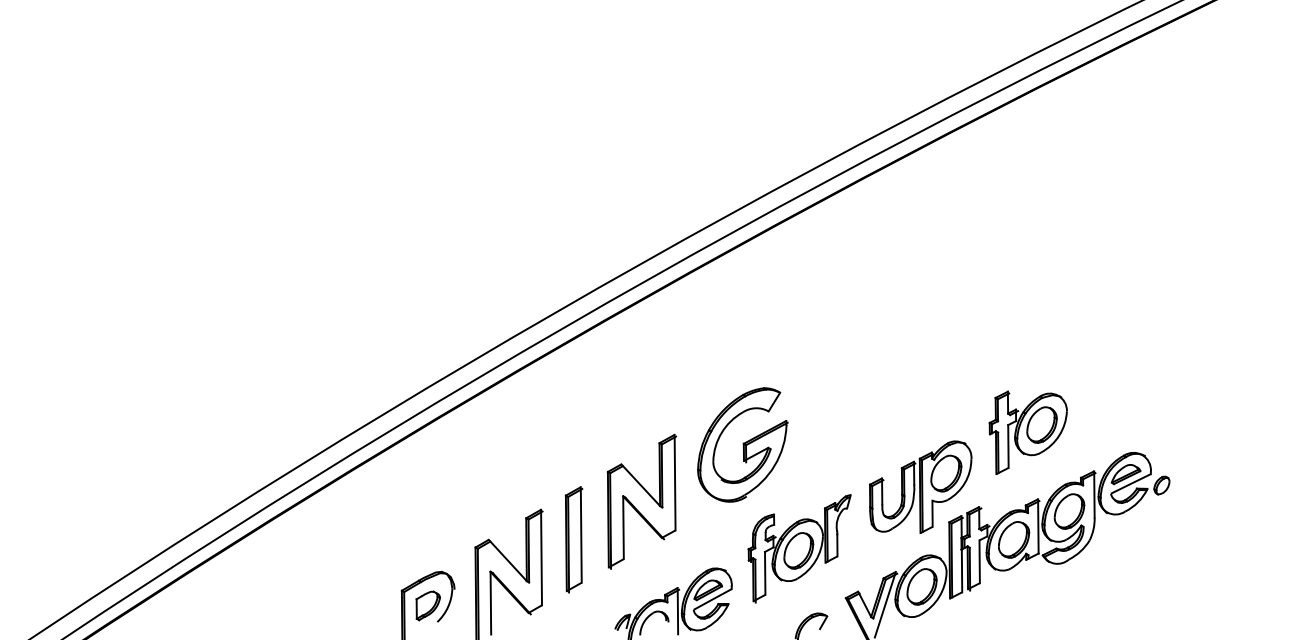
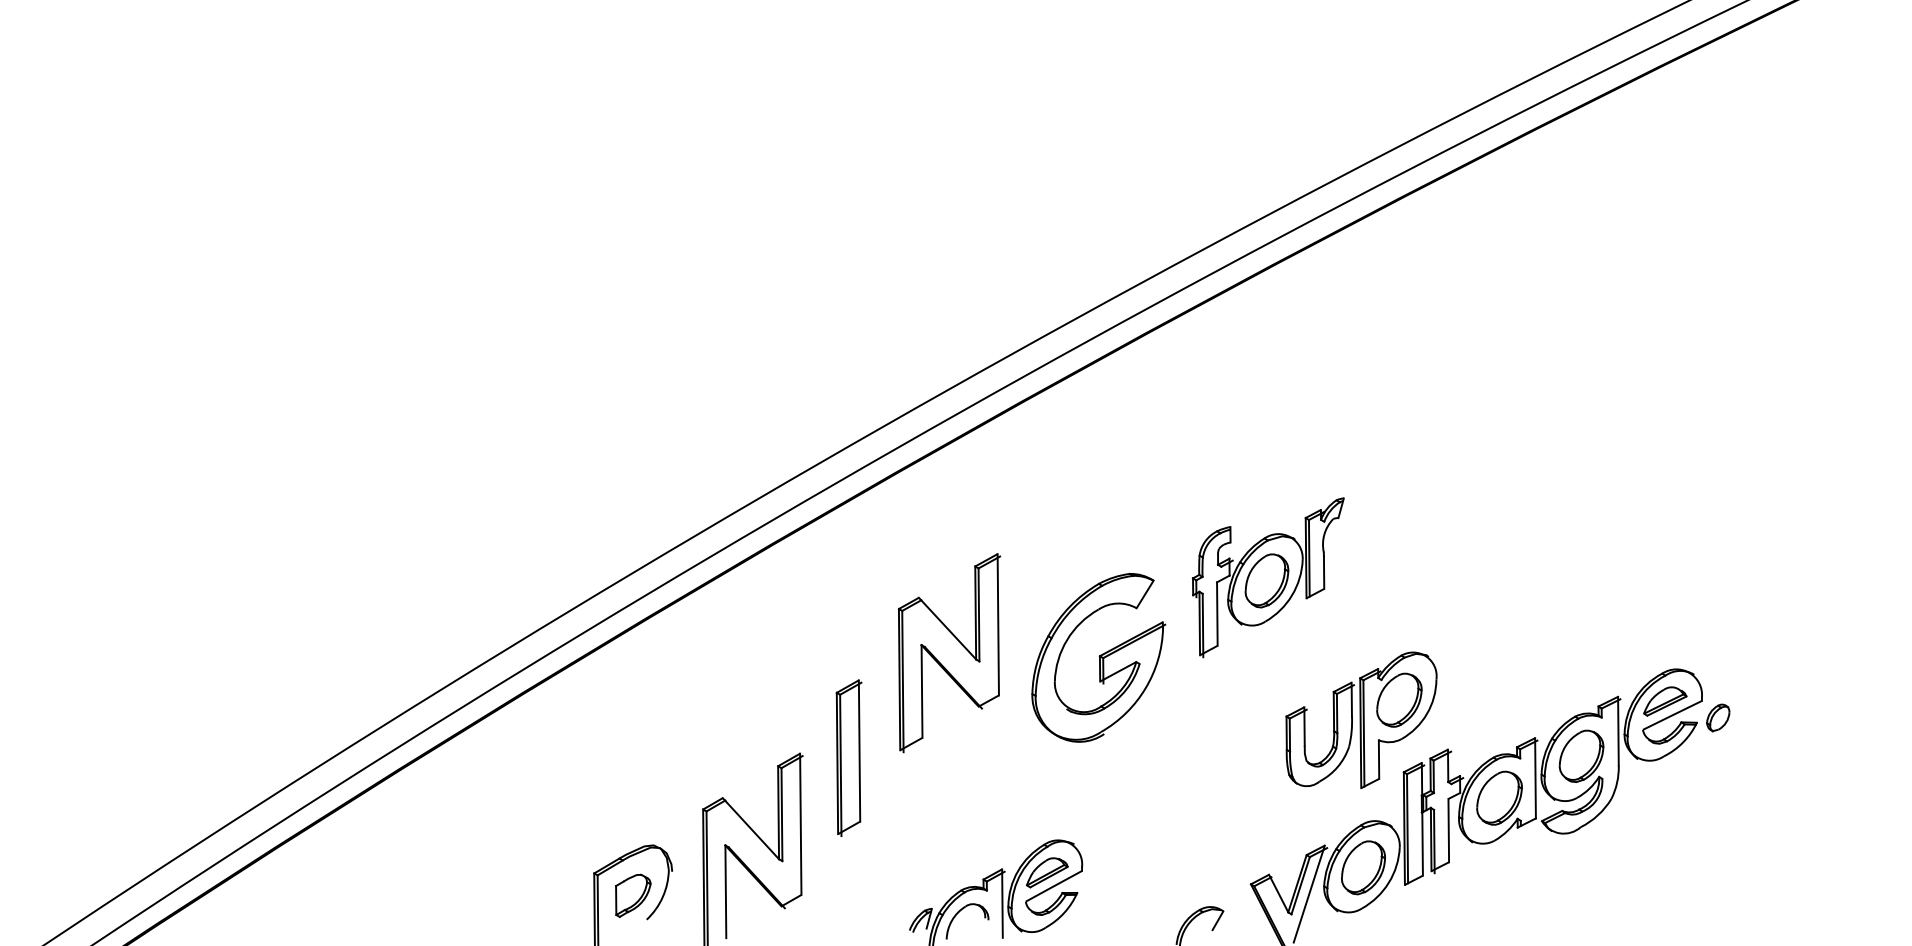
part: (1027, 432) -> (1519, 639), removed
part: (641, 501) -> (948, 652), moved
part: (573, 539) -> (848, 757), moved
part: (799, 548) -> (1268, 577), moved

